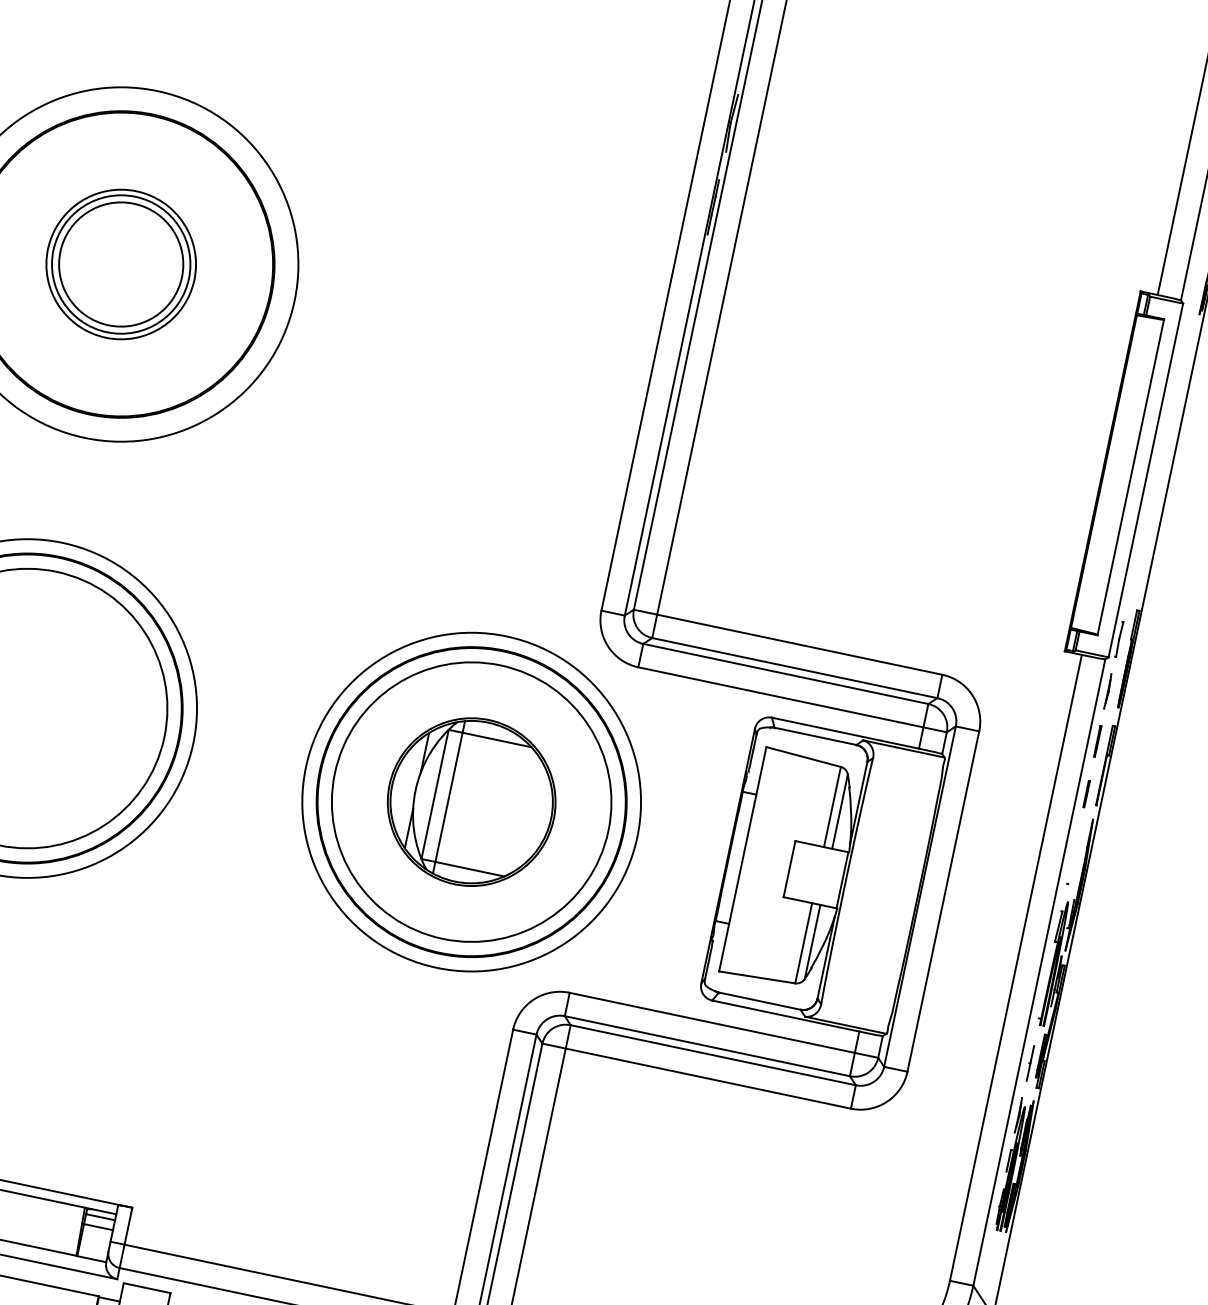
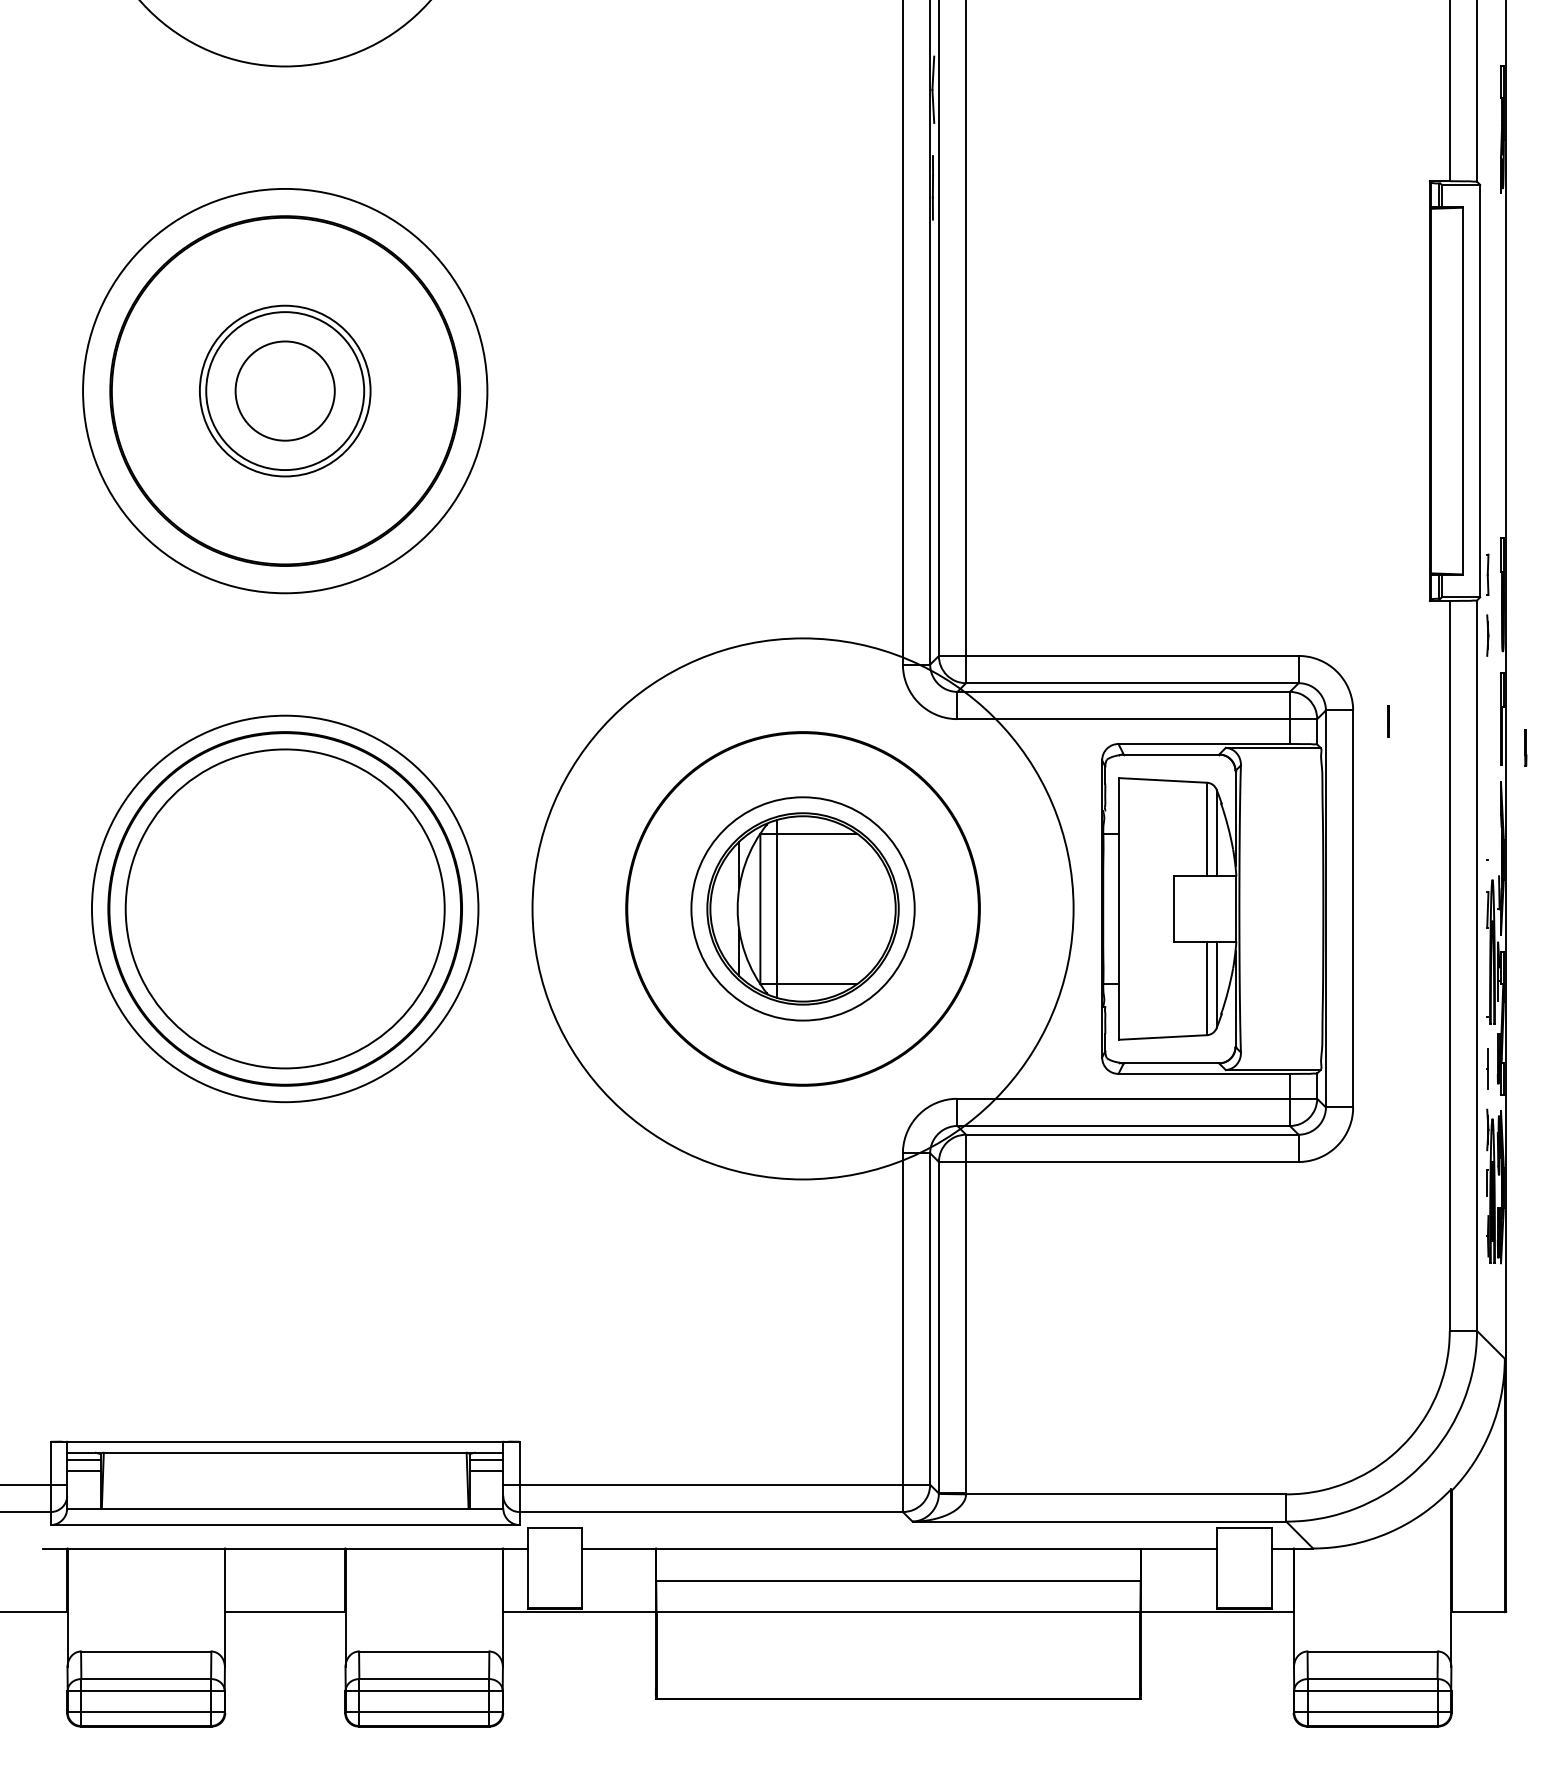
circle: (121, 264) -> (285, 390), size x0.7
line: (1097, 741) -> (1525, 747), moved
line: (1086, 794) -> (1388, 721), moved
circle: (471, 801) -> (802, 908), size x0.7
circle: (471, 801) -> (802, 908), size x1.4

